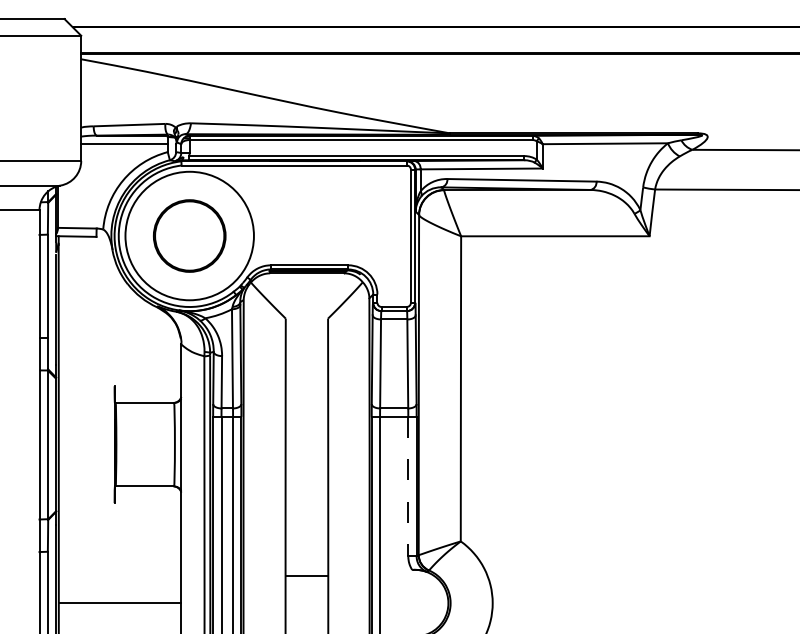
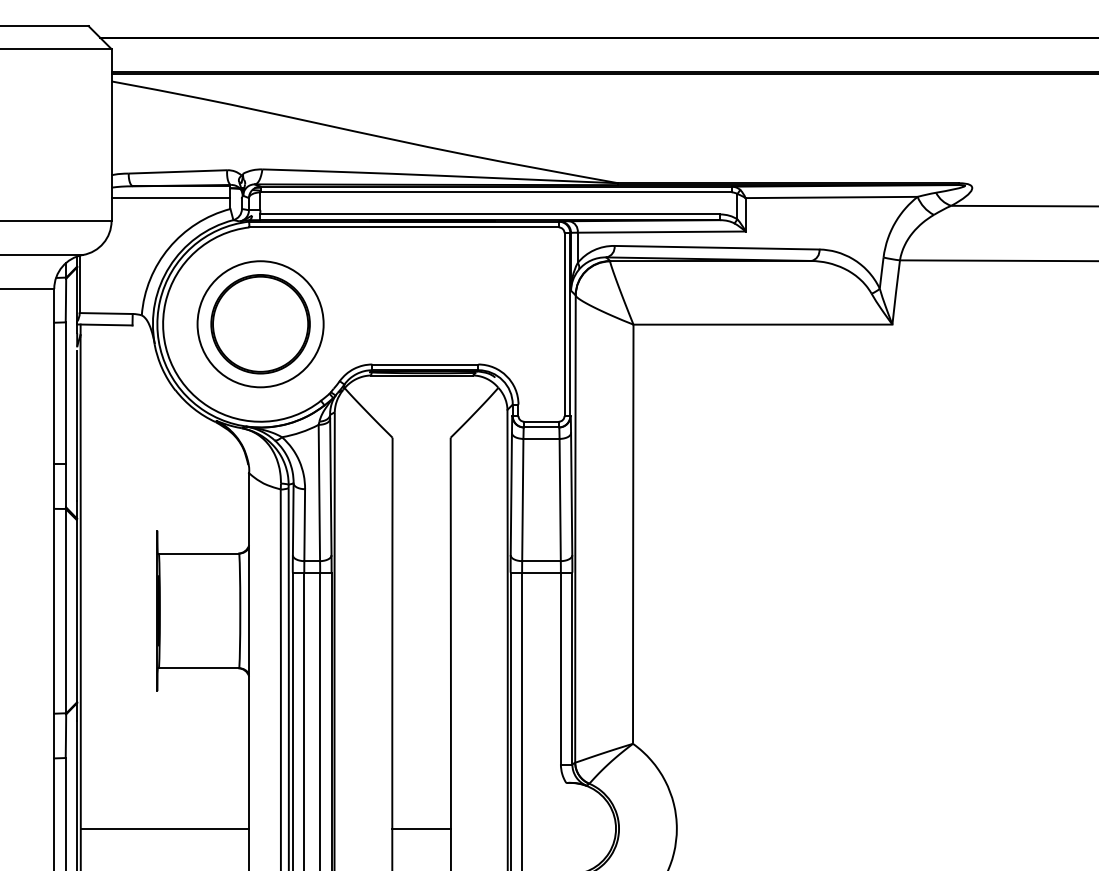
circle: (189, 236) -> (260, 324), size x0.71
line: (408, 486) -> (560, 668), dashed -> solid
line: (306, 576) -> (421, 828), moved

